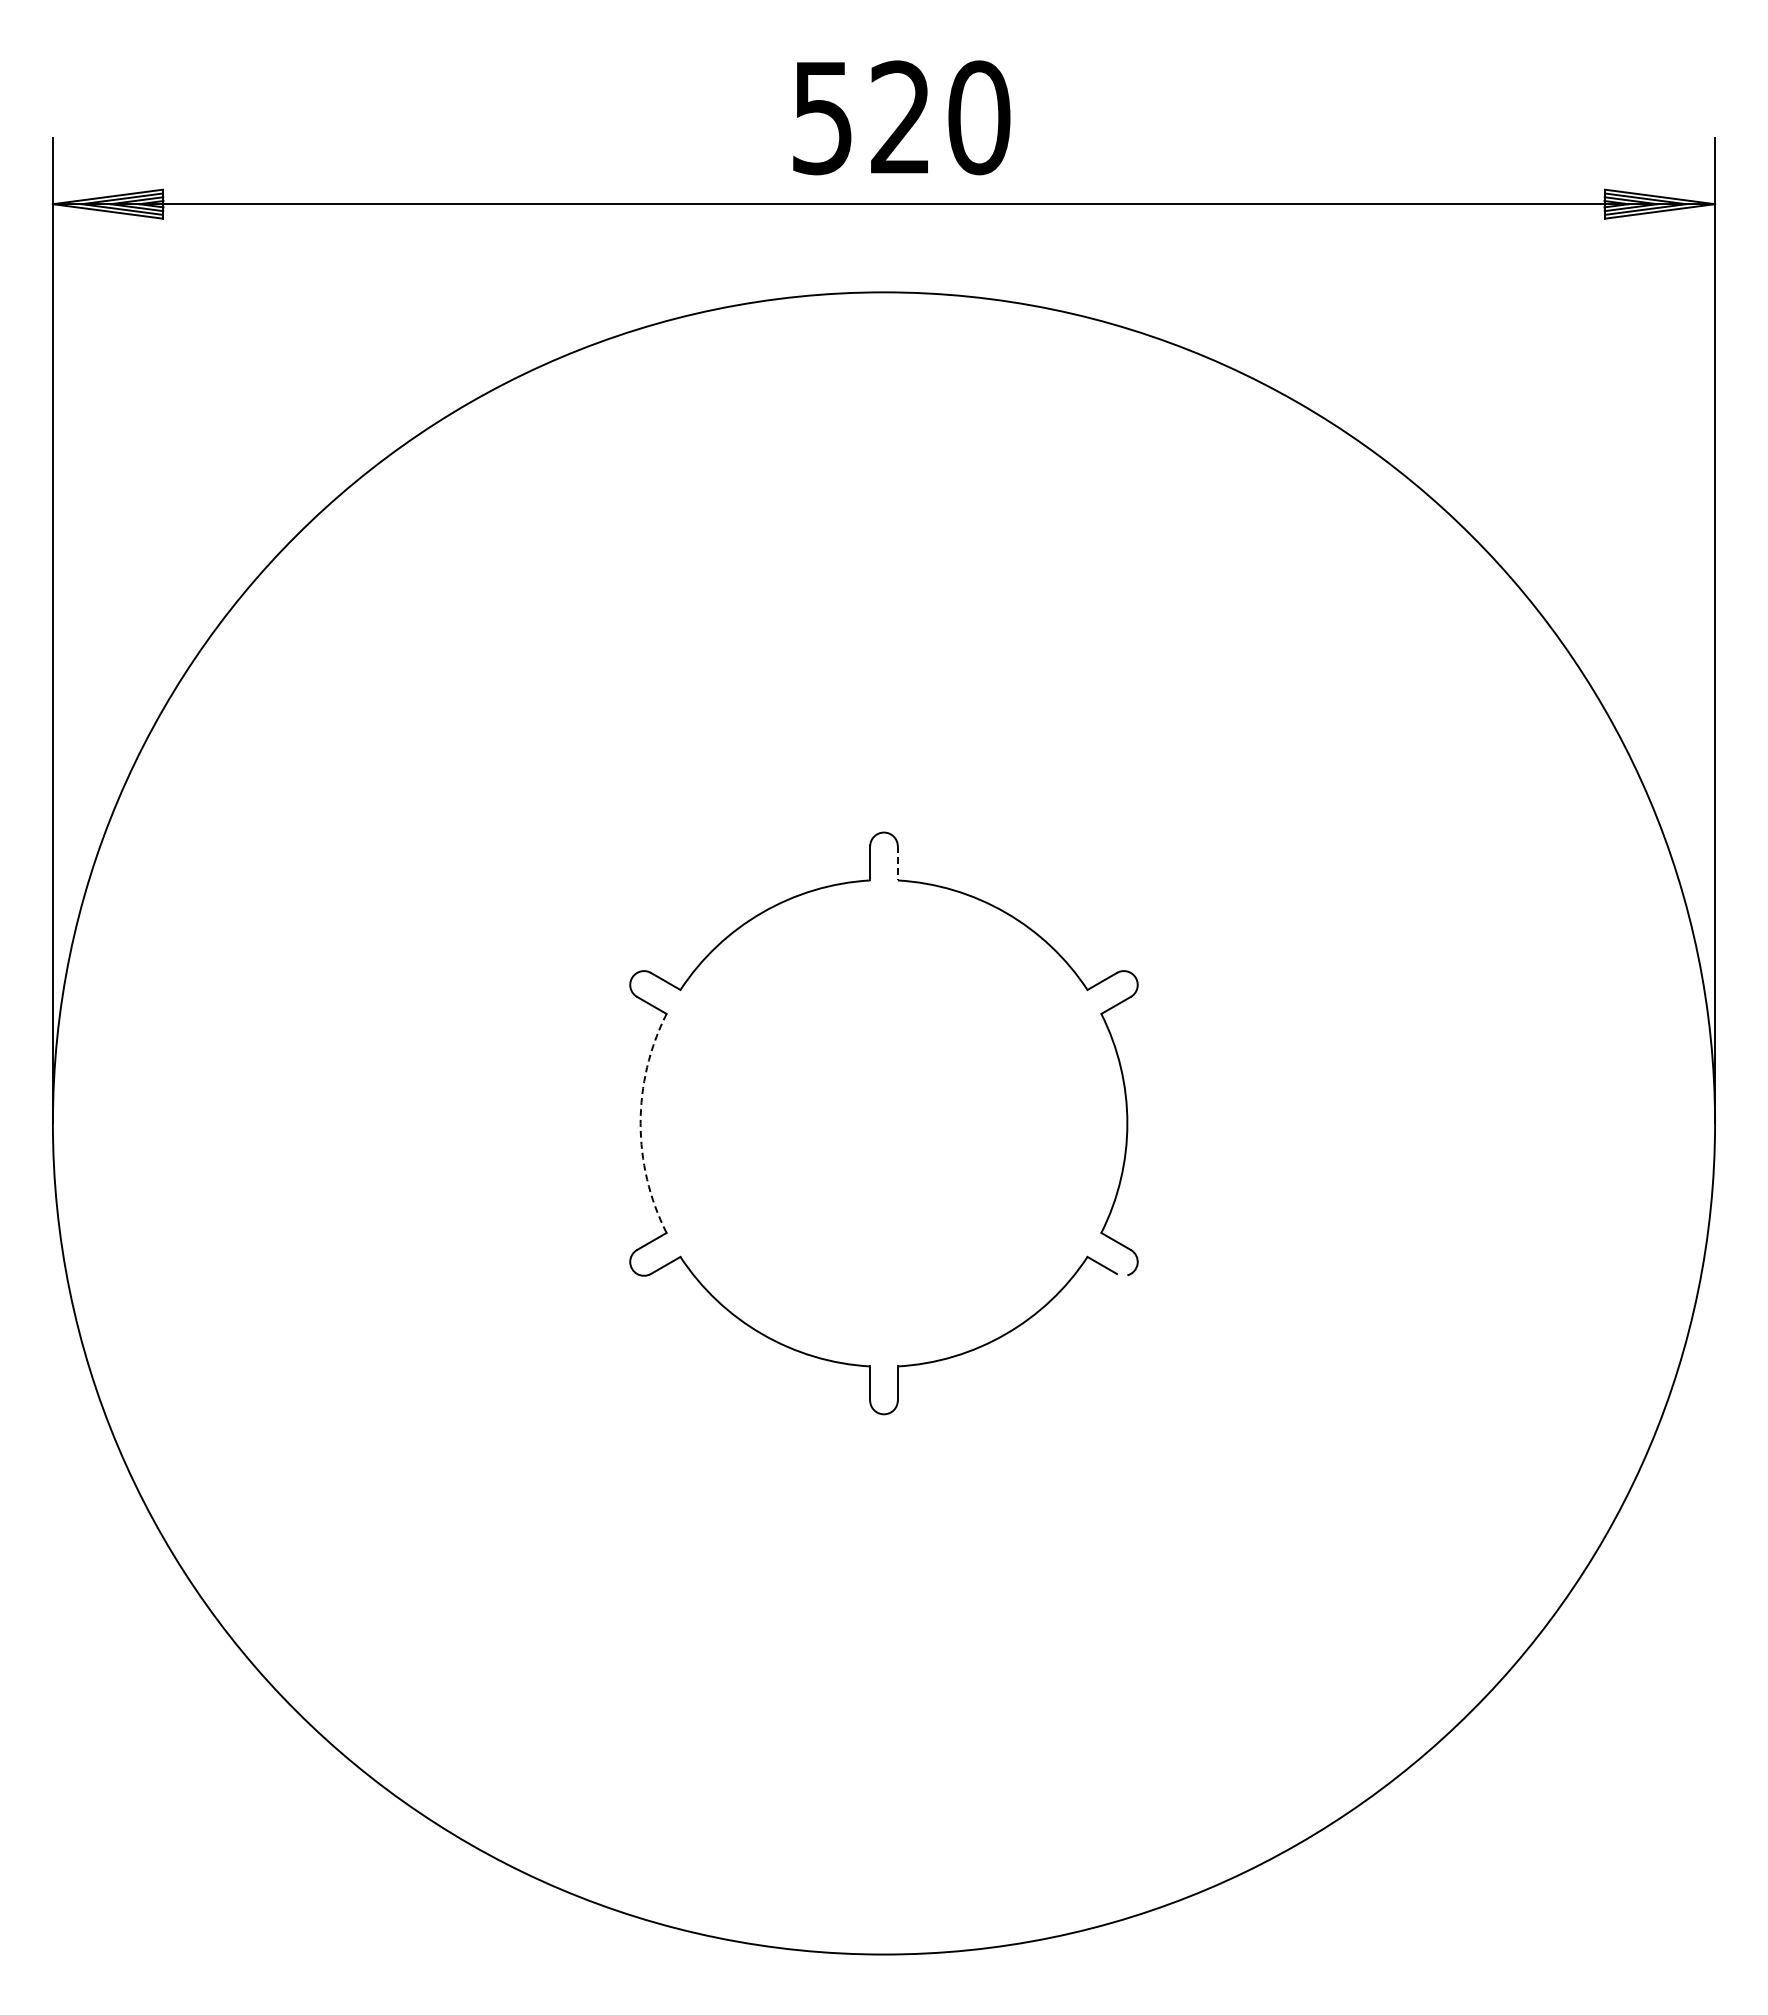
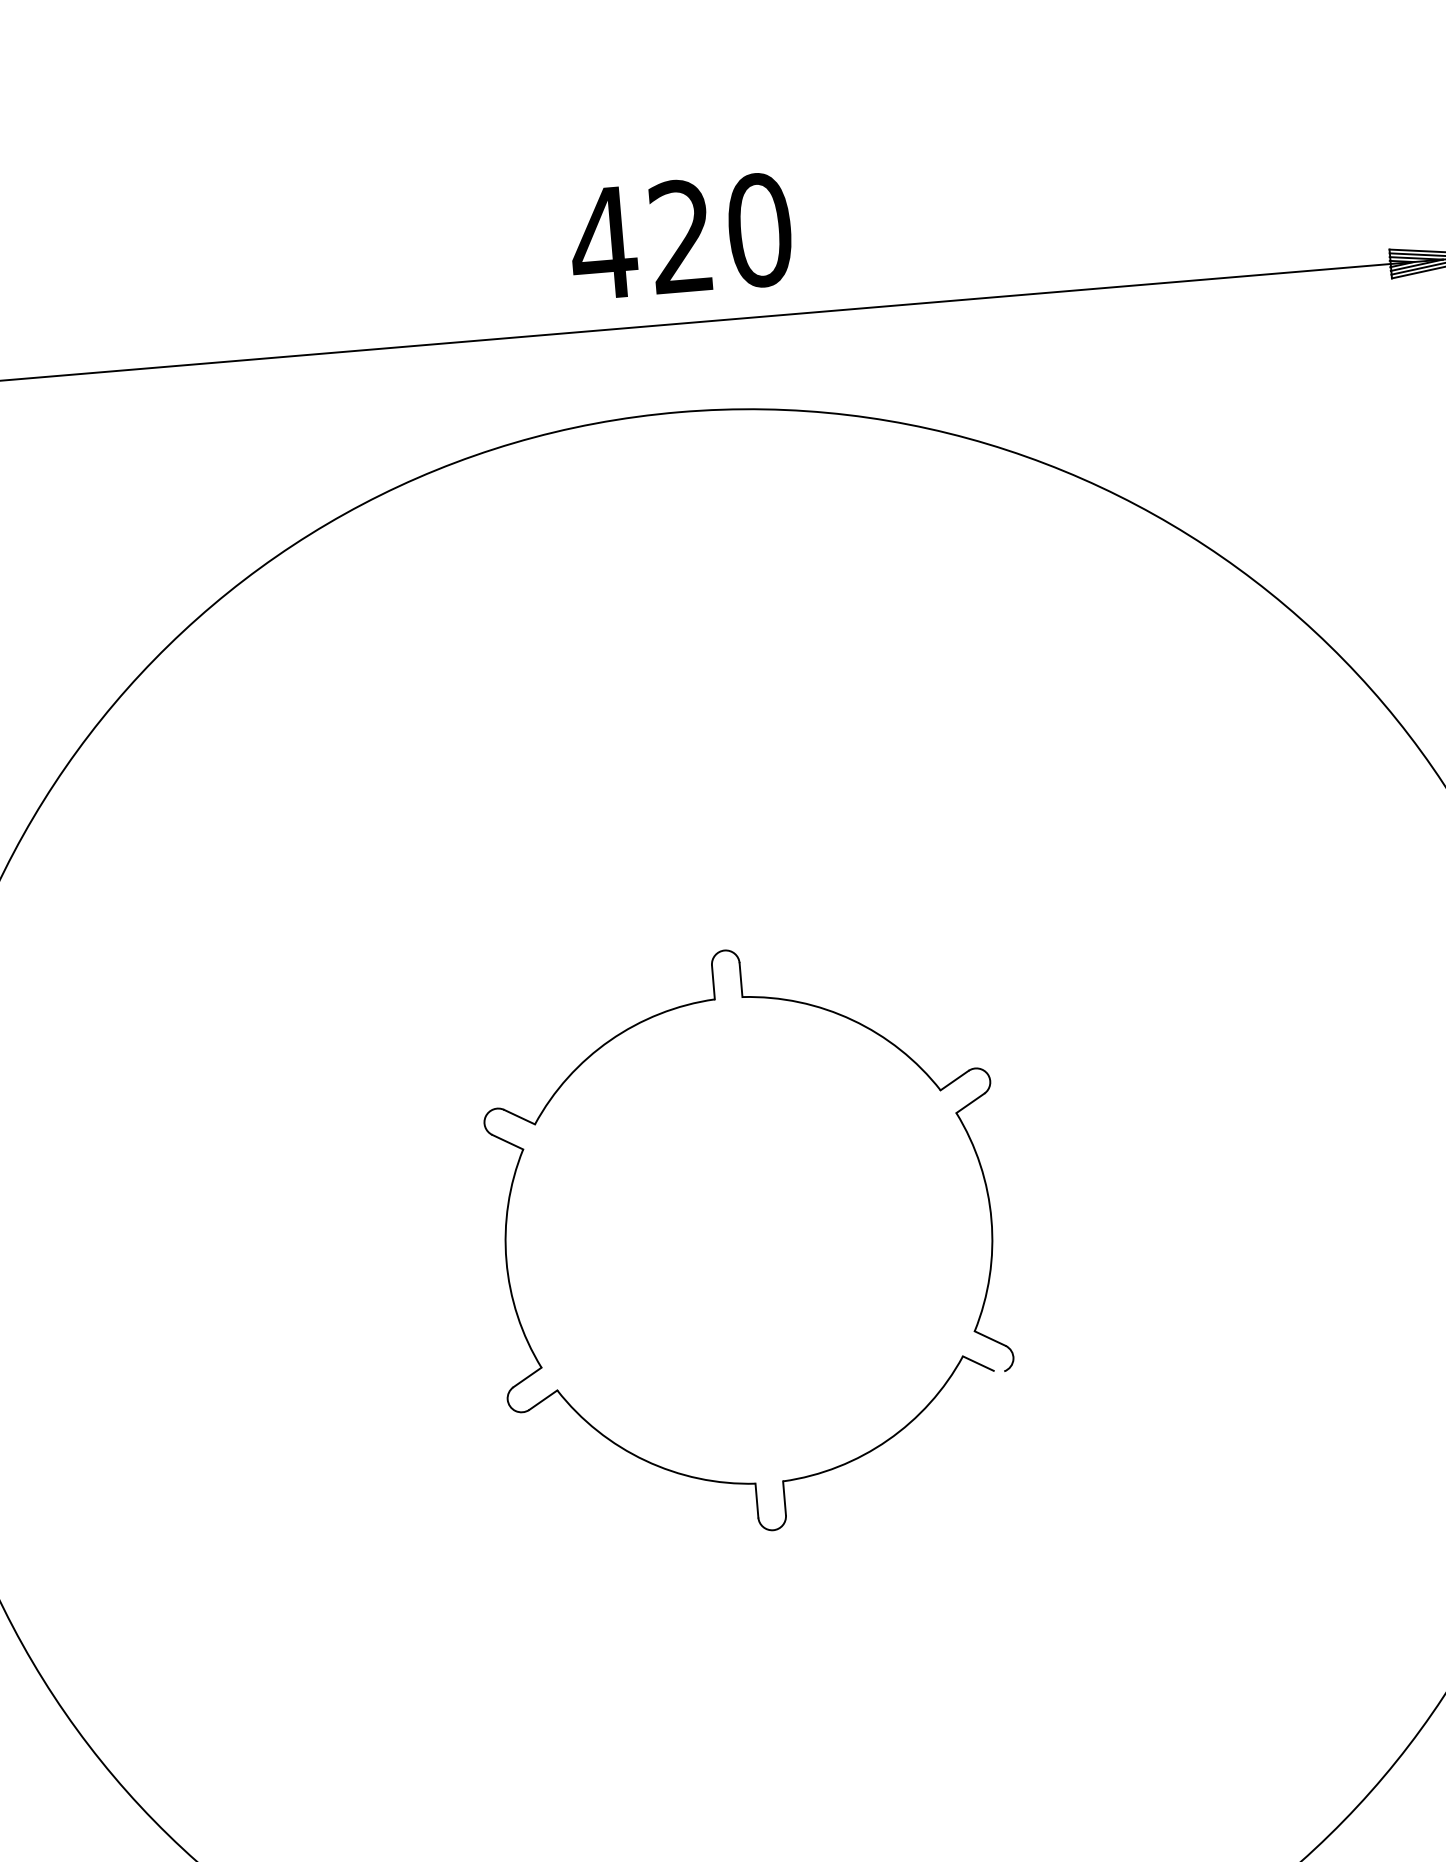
text: (822, 118) -> (603, 244), 520 -> 420
line: (897, 863) -> (740, 980), dashed -> solid
arc: (640, 1123) -> (506, 1260), dashed -> solid

